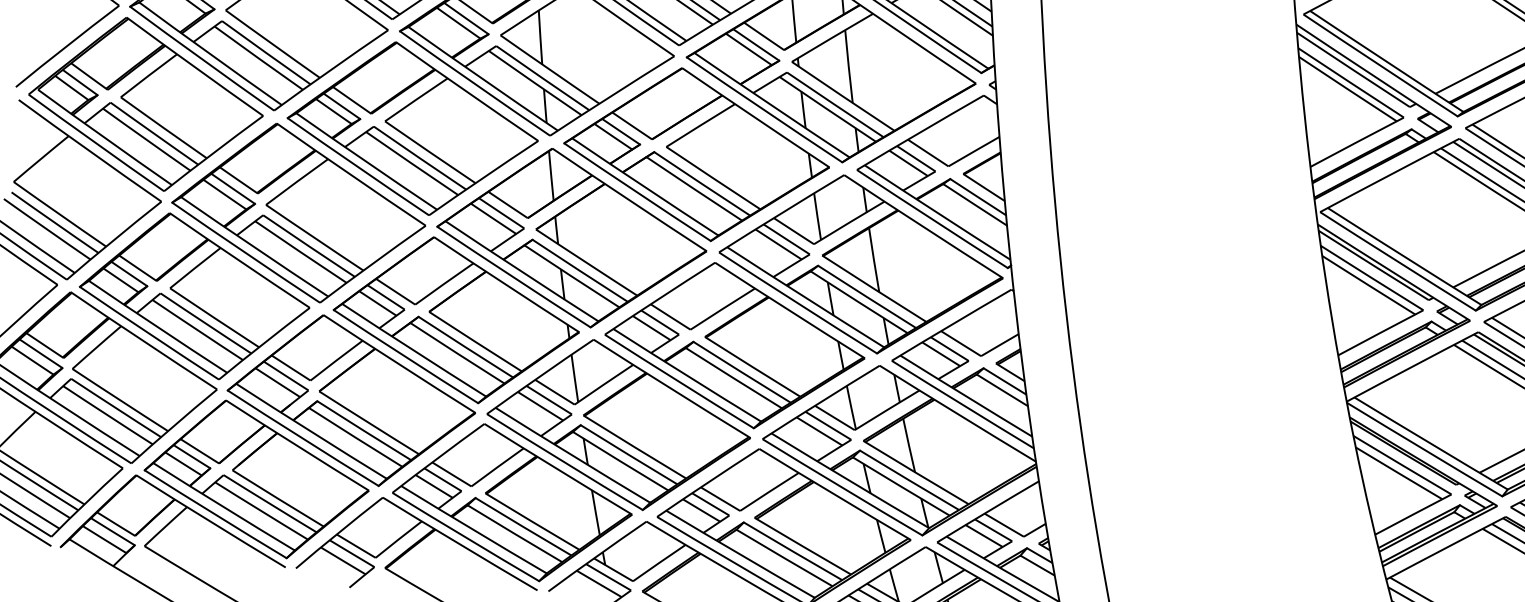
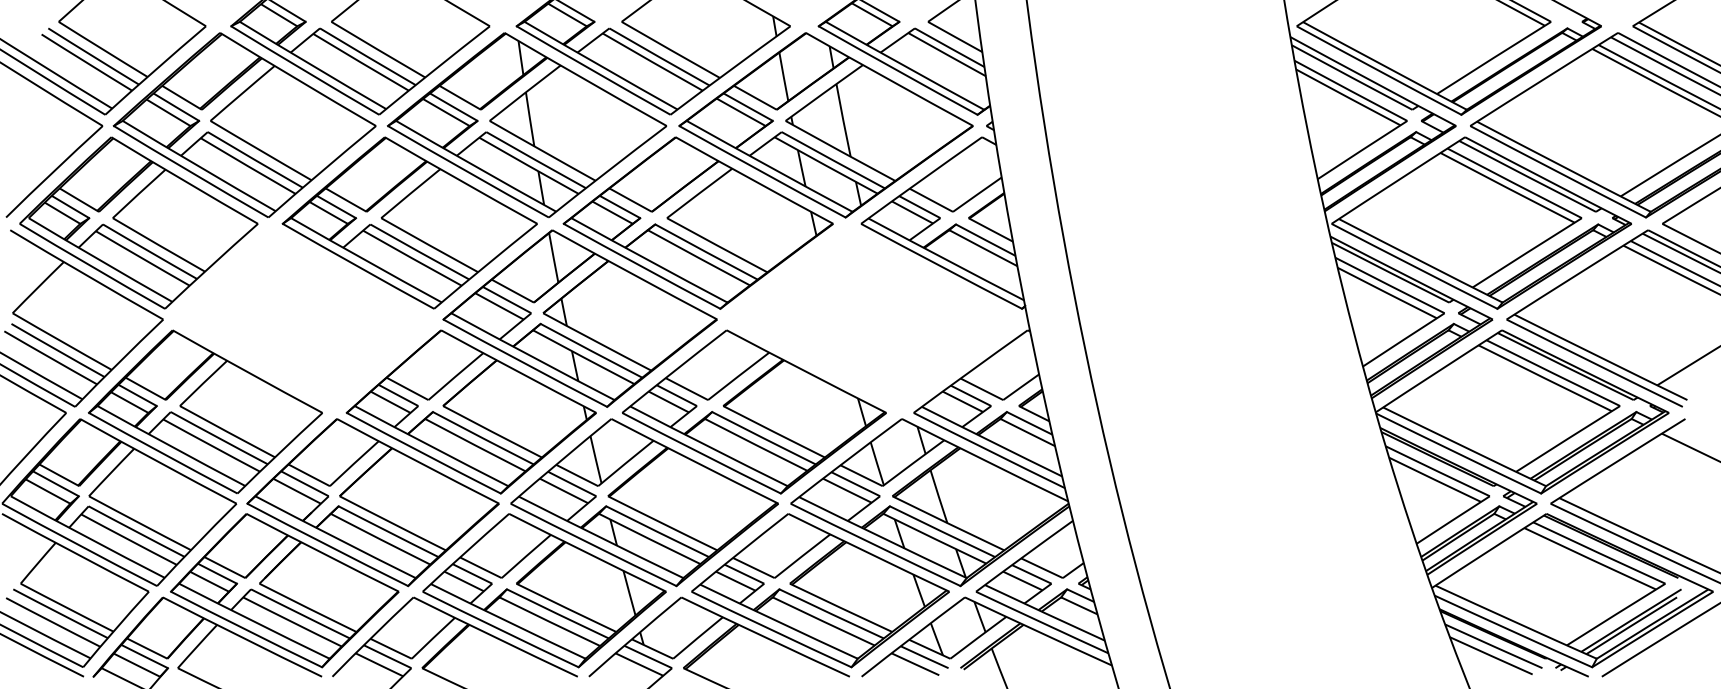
part: (298, 213) -> (302, 318), removed
part: (860, 264) -> (873, 318), removed

